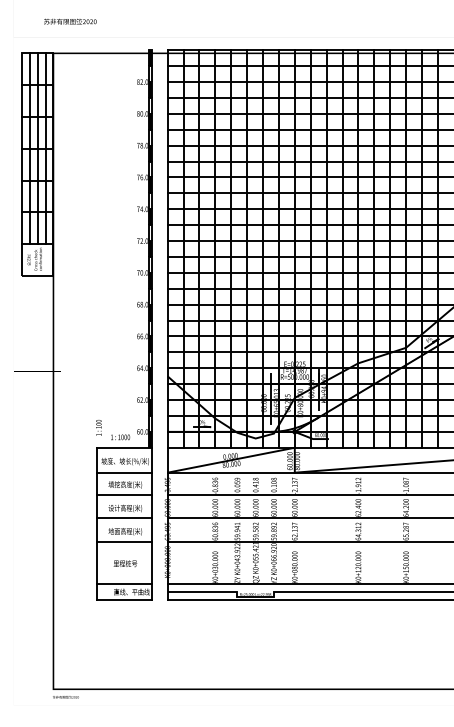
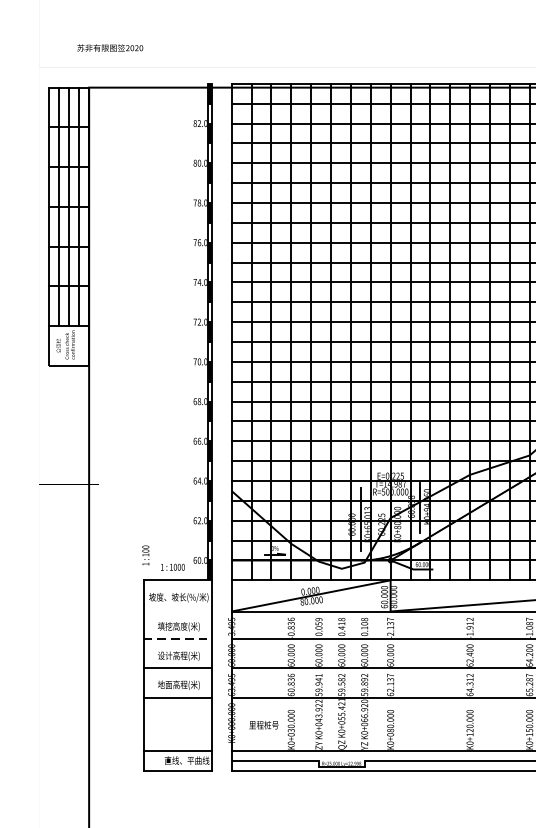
line: (124, 472) -> (177, 611), removed
line: (124, 494) -> (177, 638), solid -> dashed
text: (125, 563) -> (264, 724), moved

